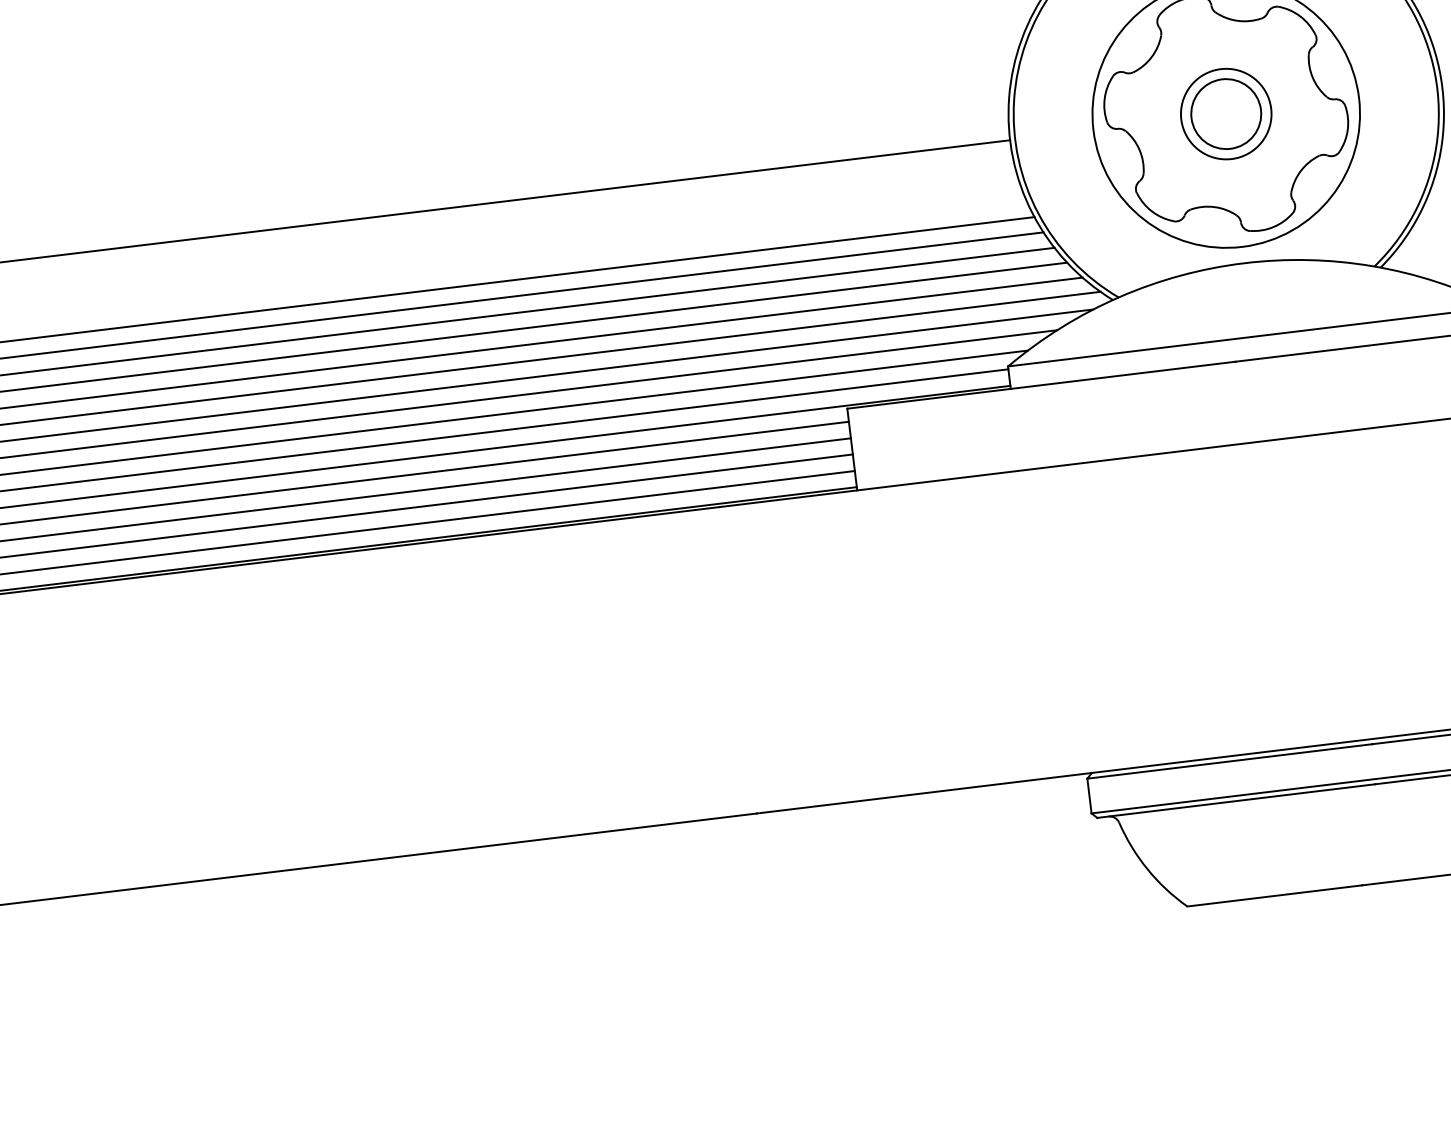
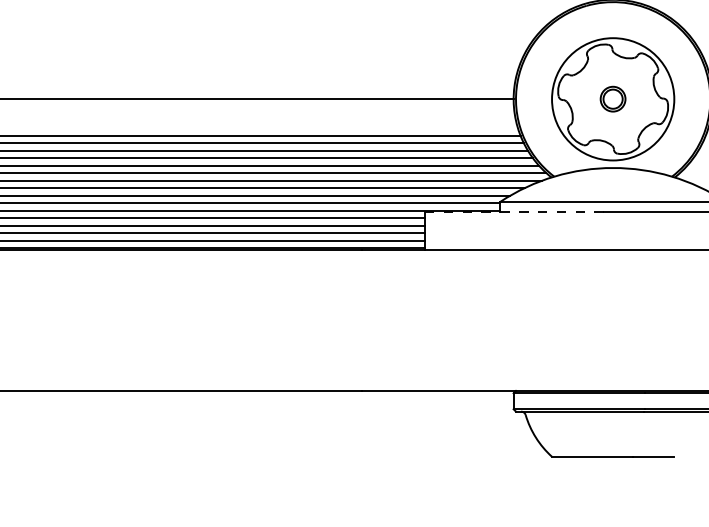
part: (1224, 112) -> (612, 98), size x0.6
line: (1041, 385) -> (514, 212), solid -> dashed

